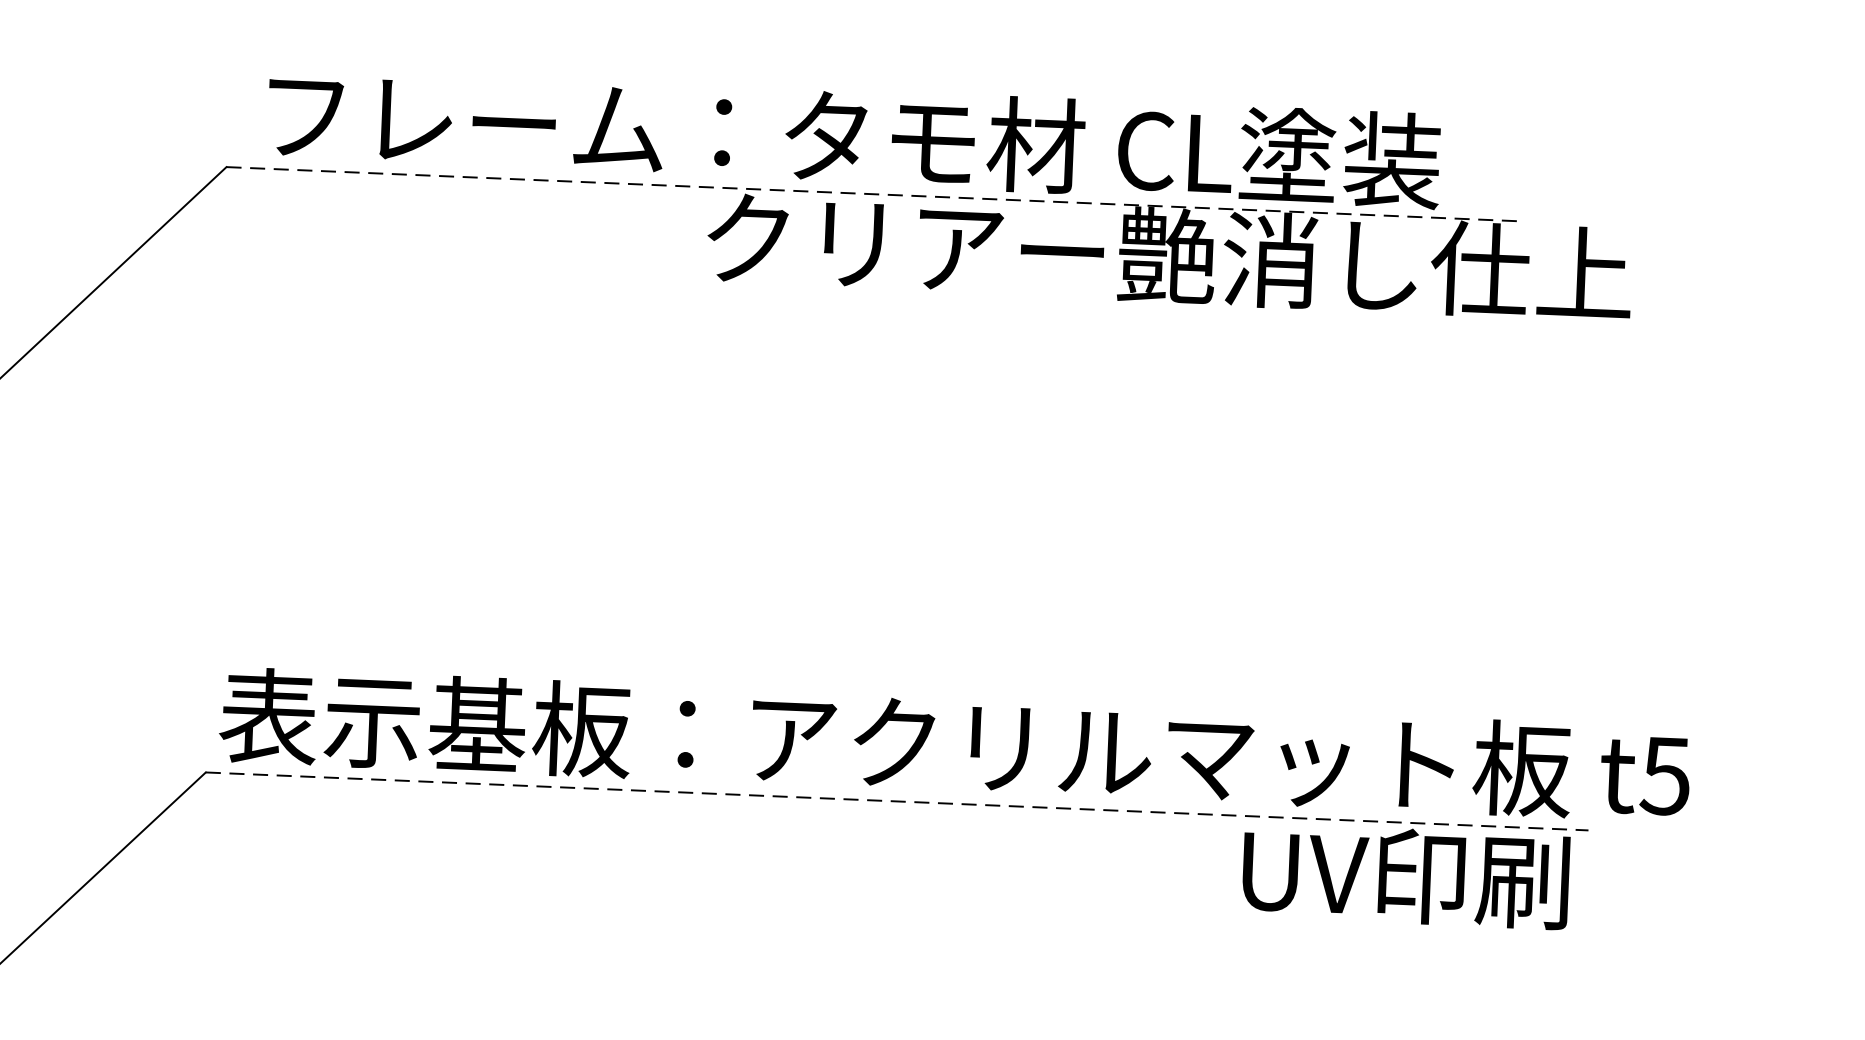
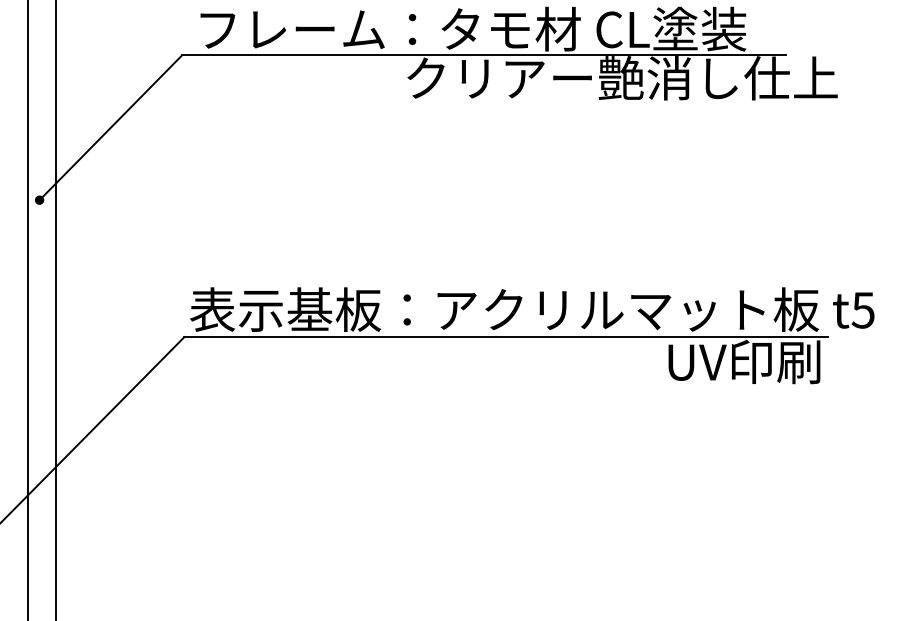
line: (875, 194) -> (484, 55), dashed -> solid
line: (897, 802) -> (506, 337), dashed -> solid

